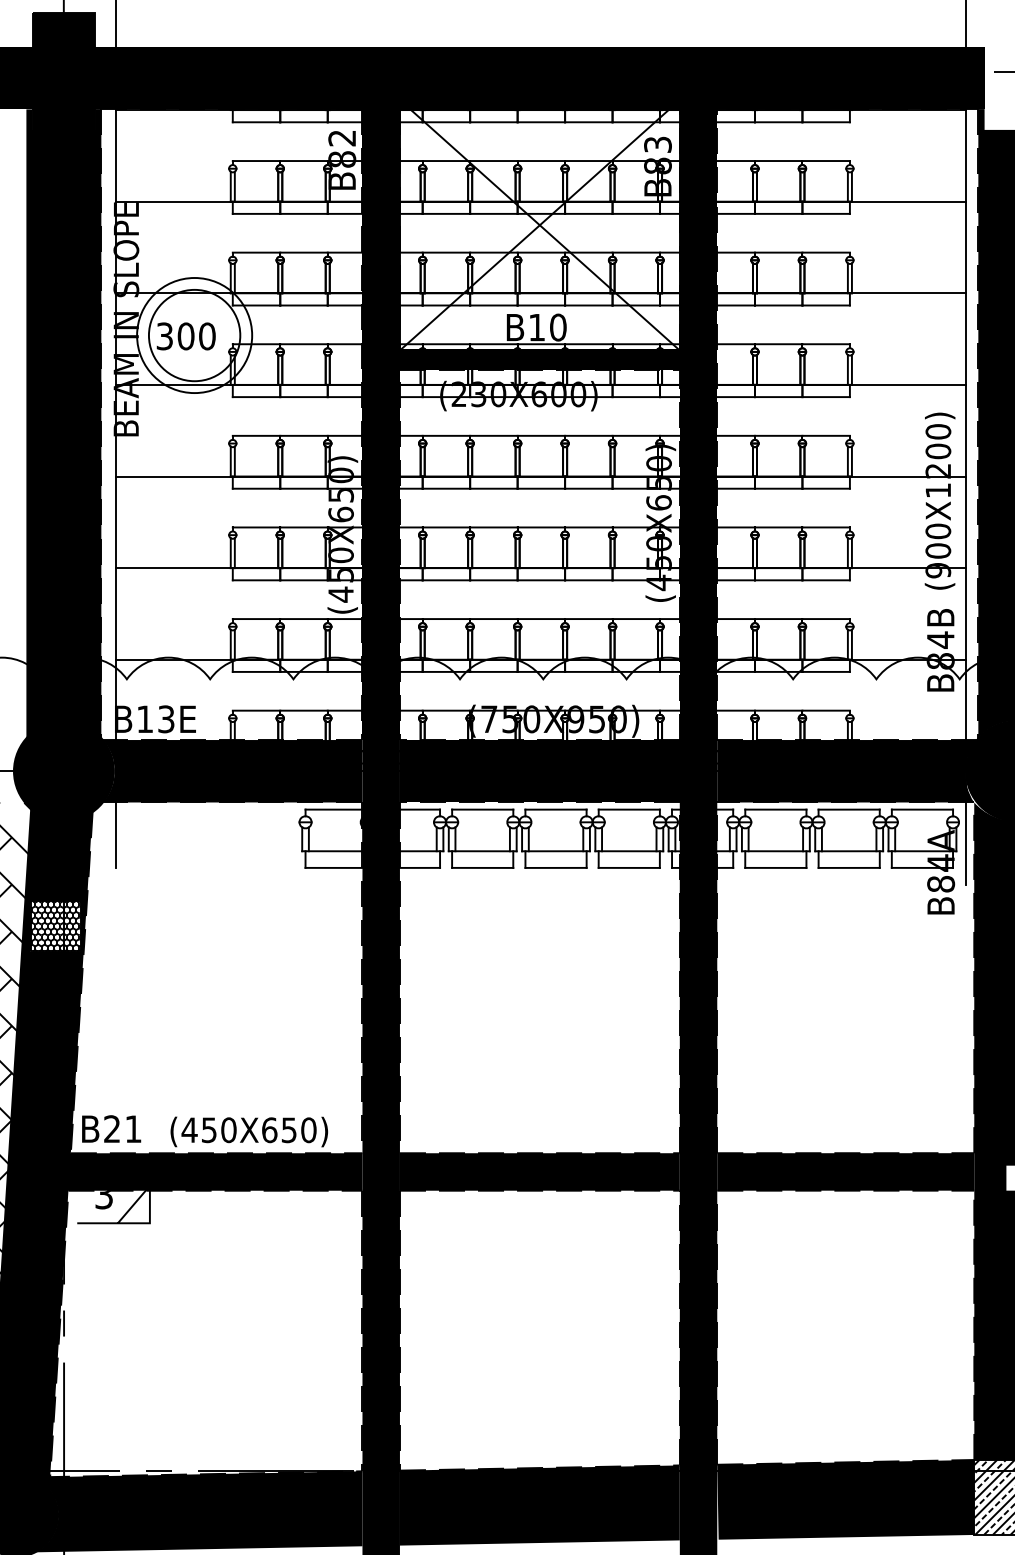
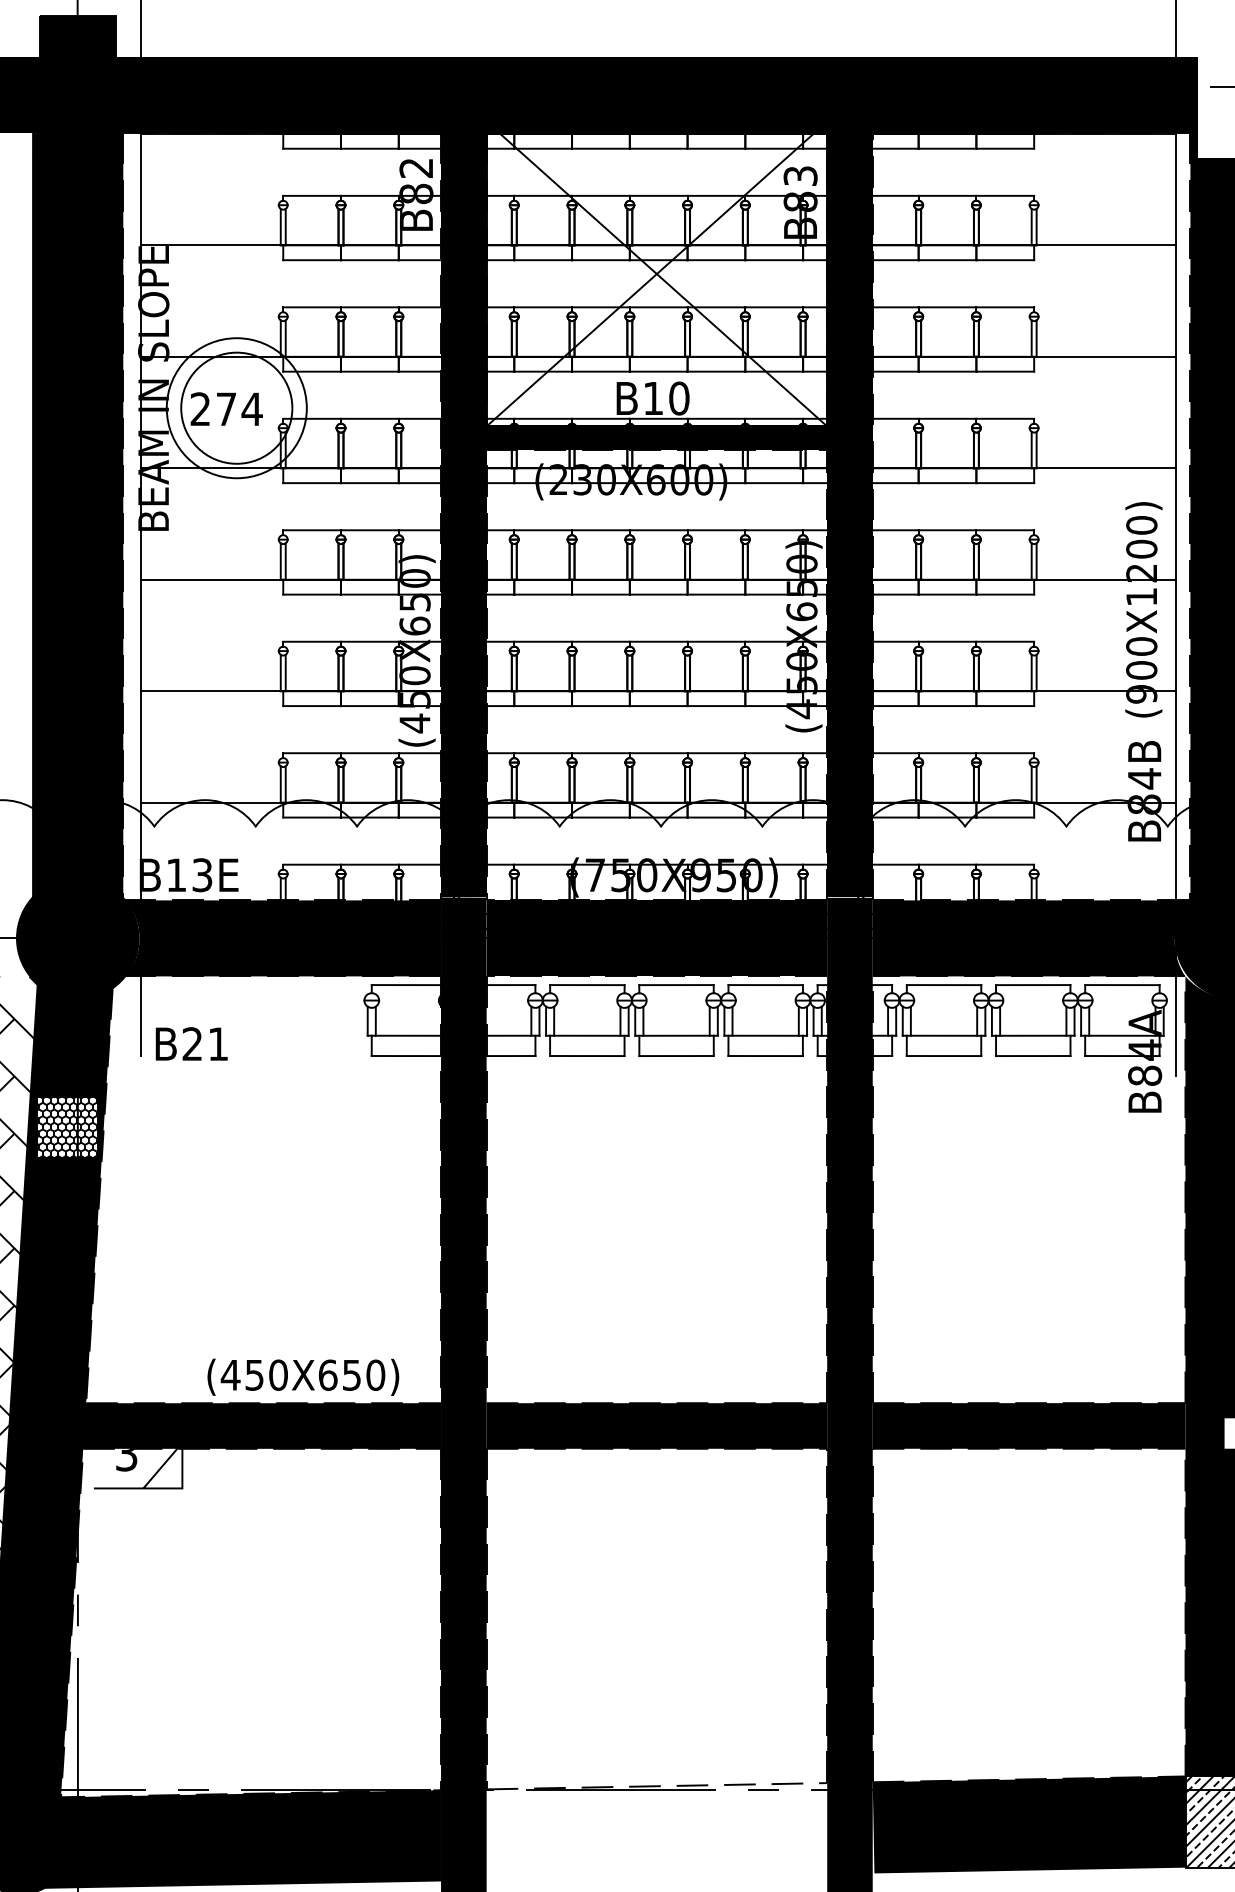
text: (186, 336) -> (226, 409), 300 -> 274
text: (111, 1128) -> (191, 1043), moved
fill: (539, 1505) -> (656, 1831), removed

